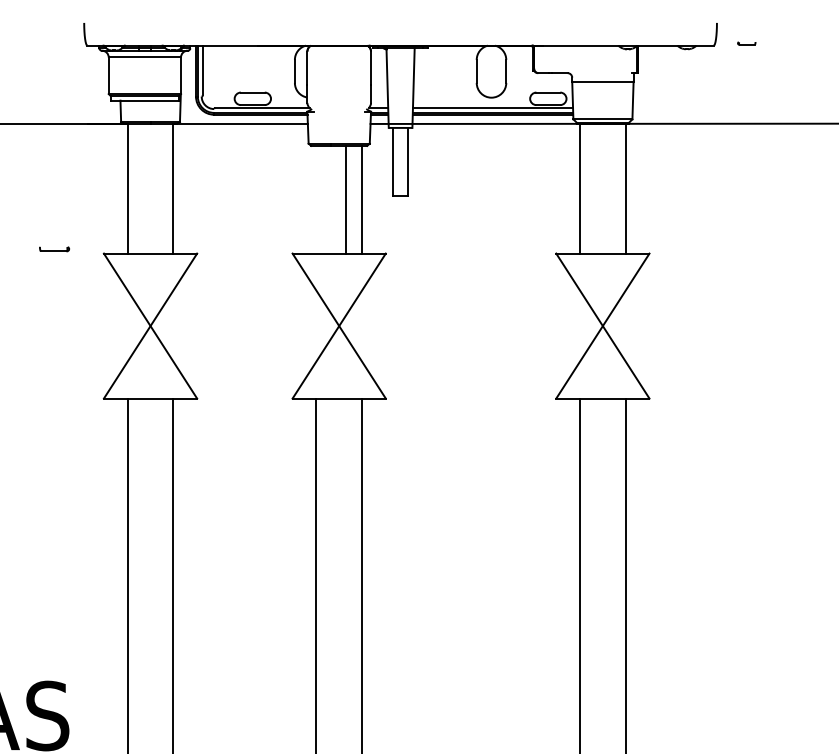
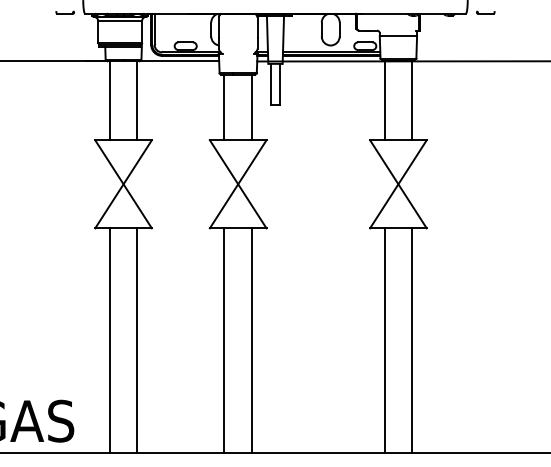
part: (746, 43) -> (485, 12), size x1.67
line: (346, 199) -> (224, 107), moved
part: (53, 249) -> (64, 12), moved

